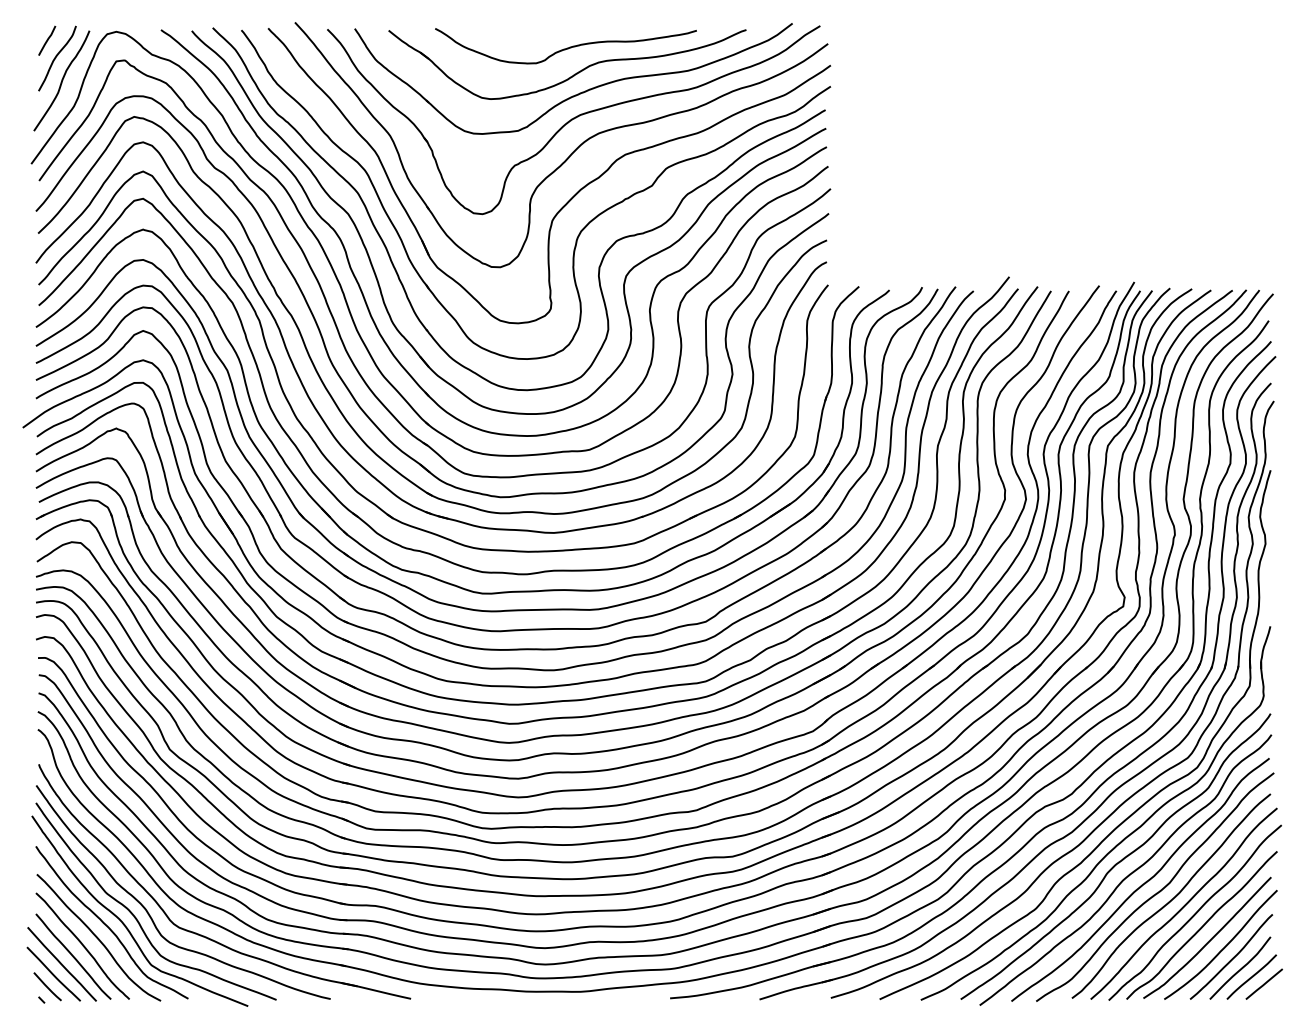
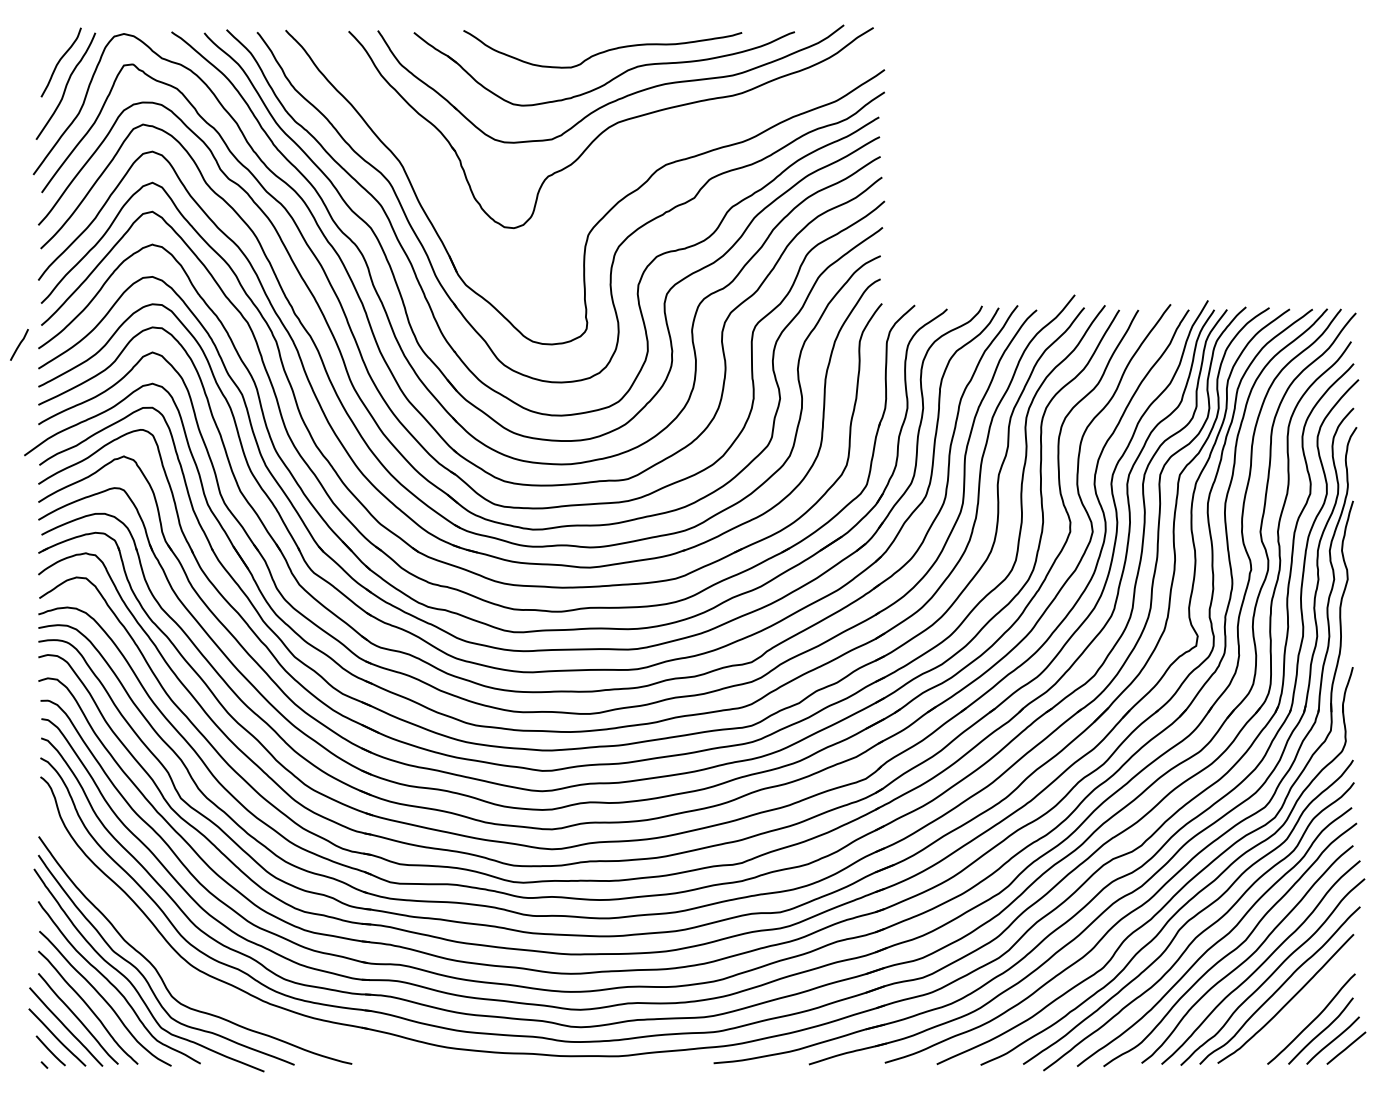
line: (47, 40) -> (19, 344), moved
part: (571, 152) -> (608, 162), removed
part: (204, 935) -> (217, 996), removed
curve: (1223, 947) -> (1302, 1009), removed

